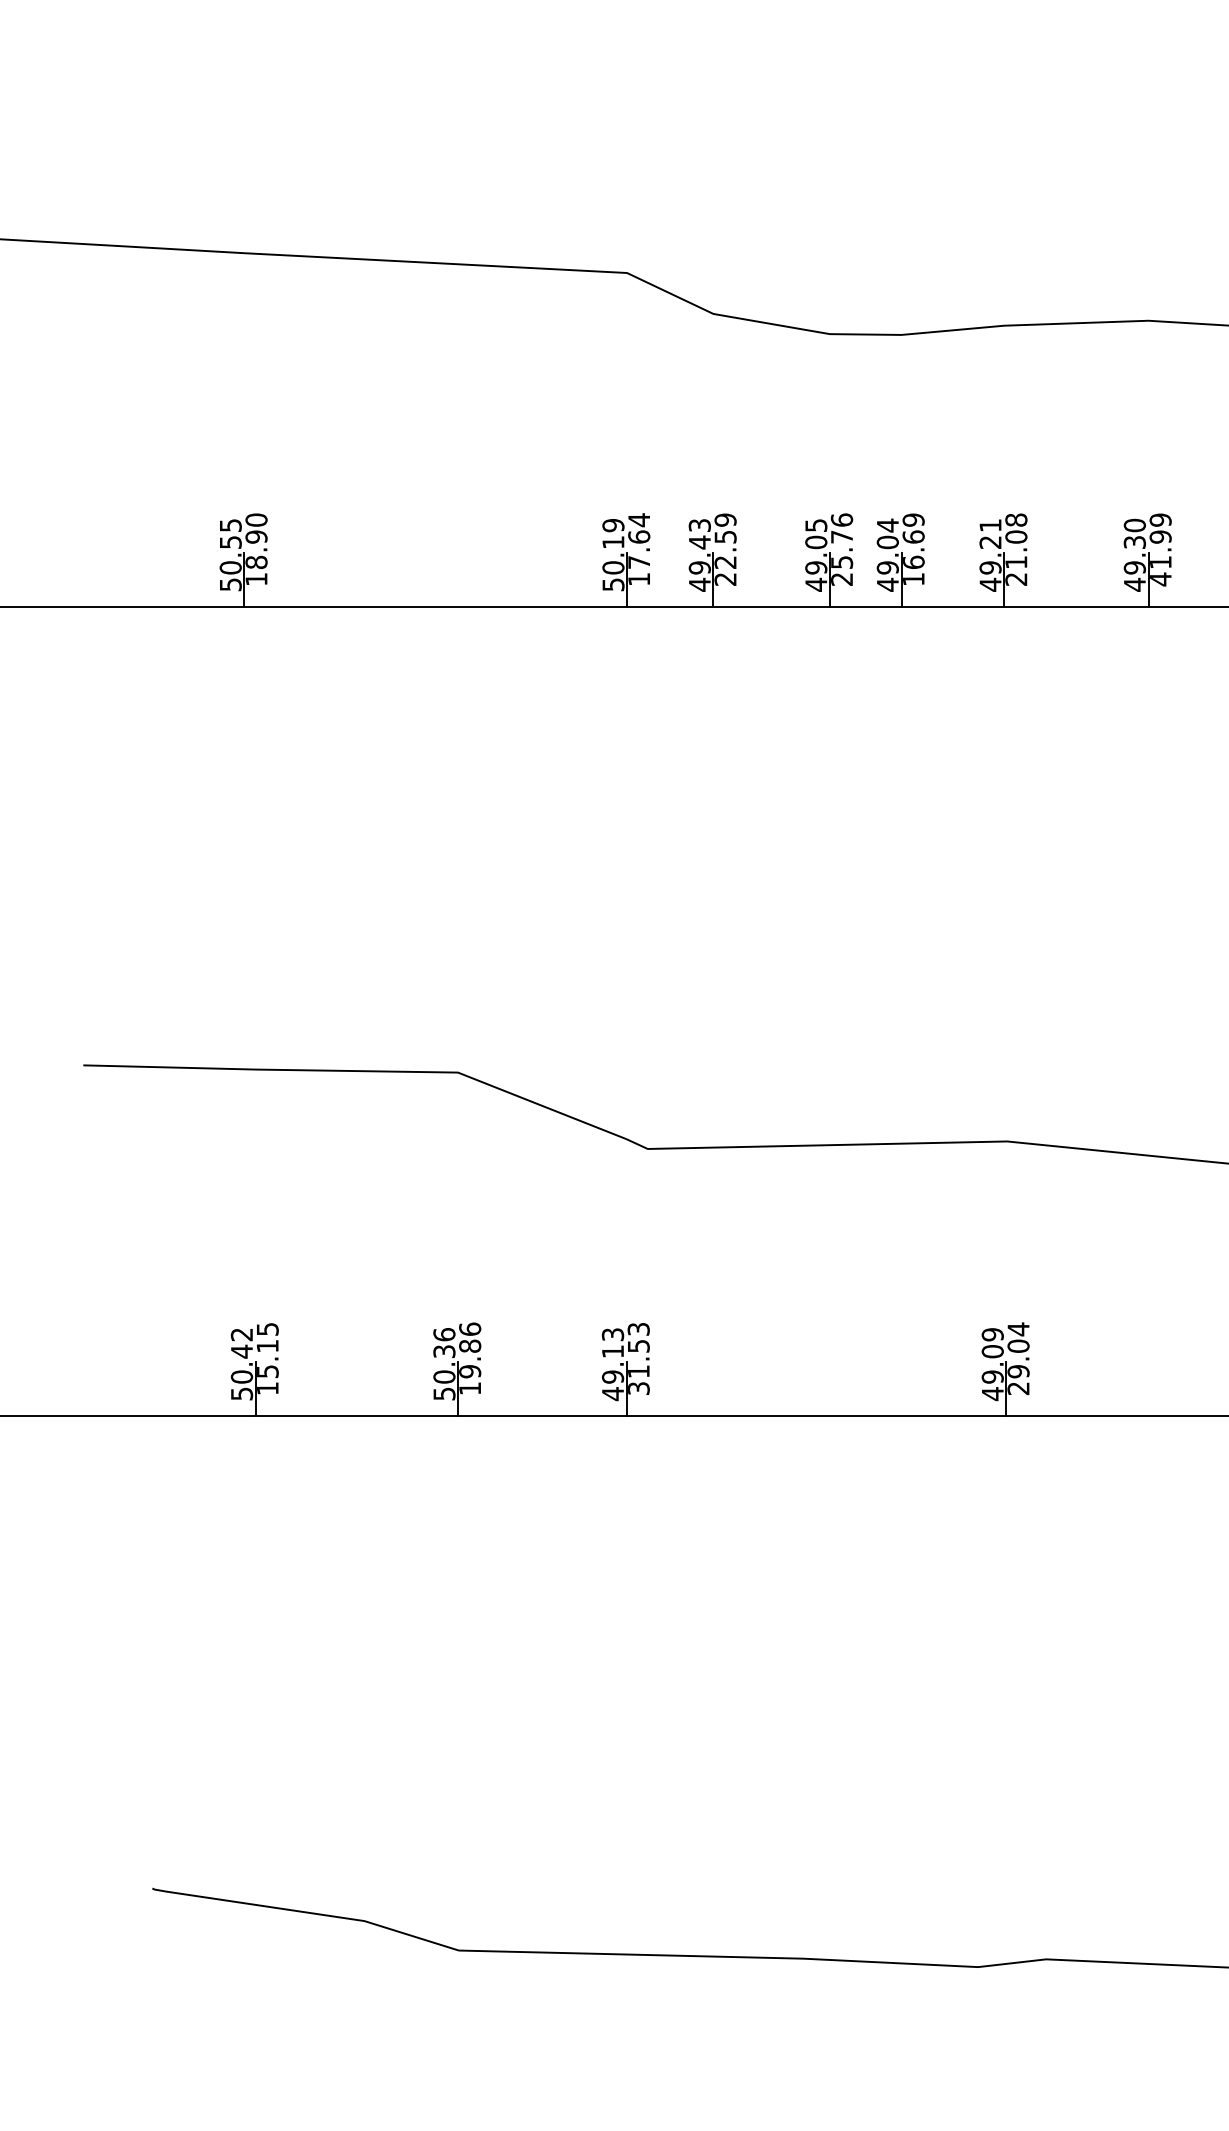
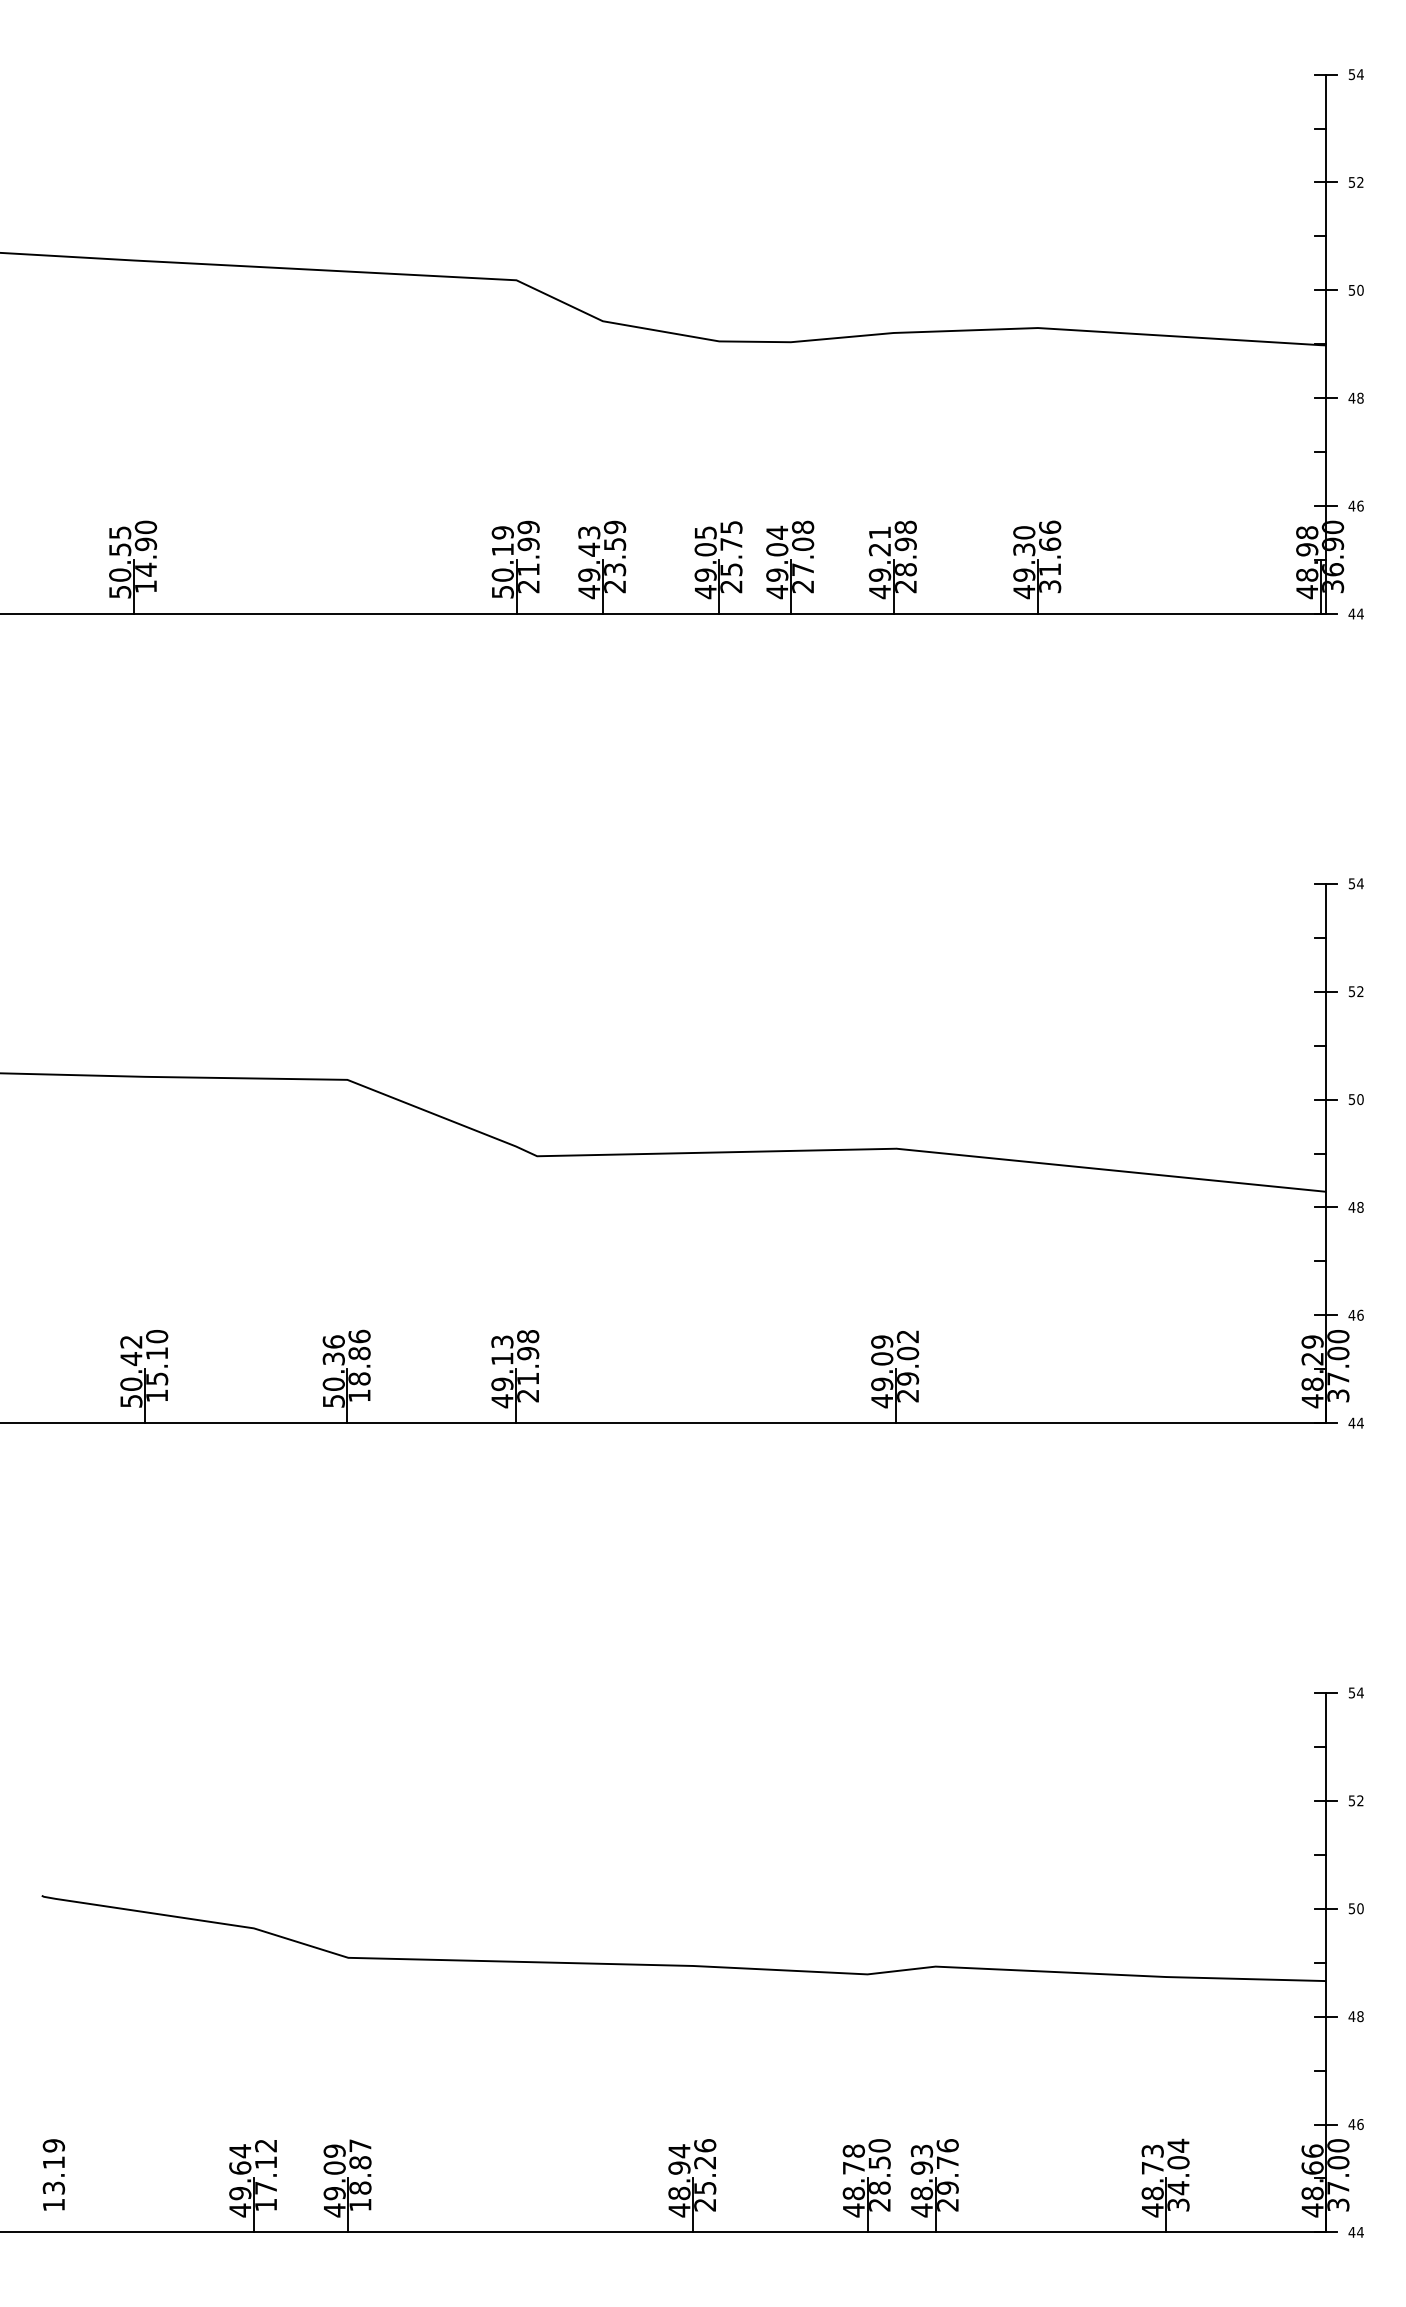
text: (842, 519) -> (731, 526), 25.76 -> 25.75
text: (639, 549) -> (528, 556), 17.64 -> 21.99
text: (914, 549) -> (803, 556), 16.69 -> 27.08
text: (1016, 549) -> (905, 556), 21.08 -> 28.98
text: (1161, 549) -> (1050, 556), 41.99 -> 31.66
text: (257, 562) -> (146, 569), 18.90 -> 14.90
text: (726, 562) -> (615, 569), 22.59 -> 23.59
text: (268, 1329) -> (157, 1336), 15.15 -> 15.10
text: (1018, 1329) -> (907, 1336), 29.04 -> 29.02
text: (639, 1359) -> (528, 1366), 31.53 -> 21.98
text: (470, 1371) -> (359, 1378), 19.86 -> 18.86

